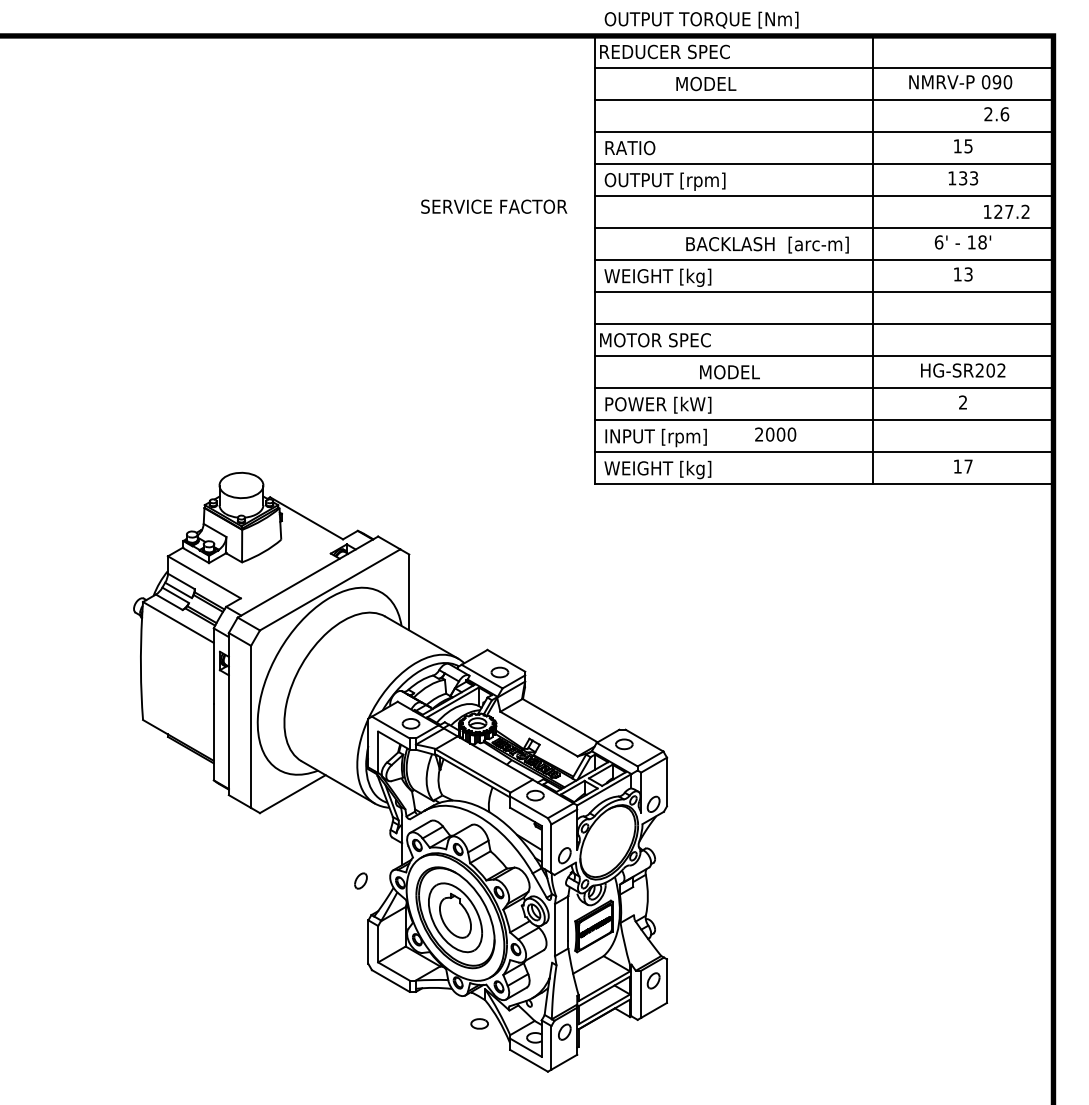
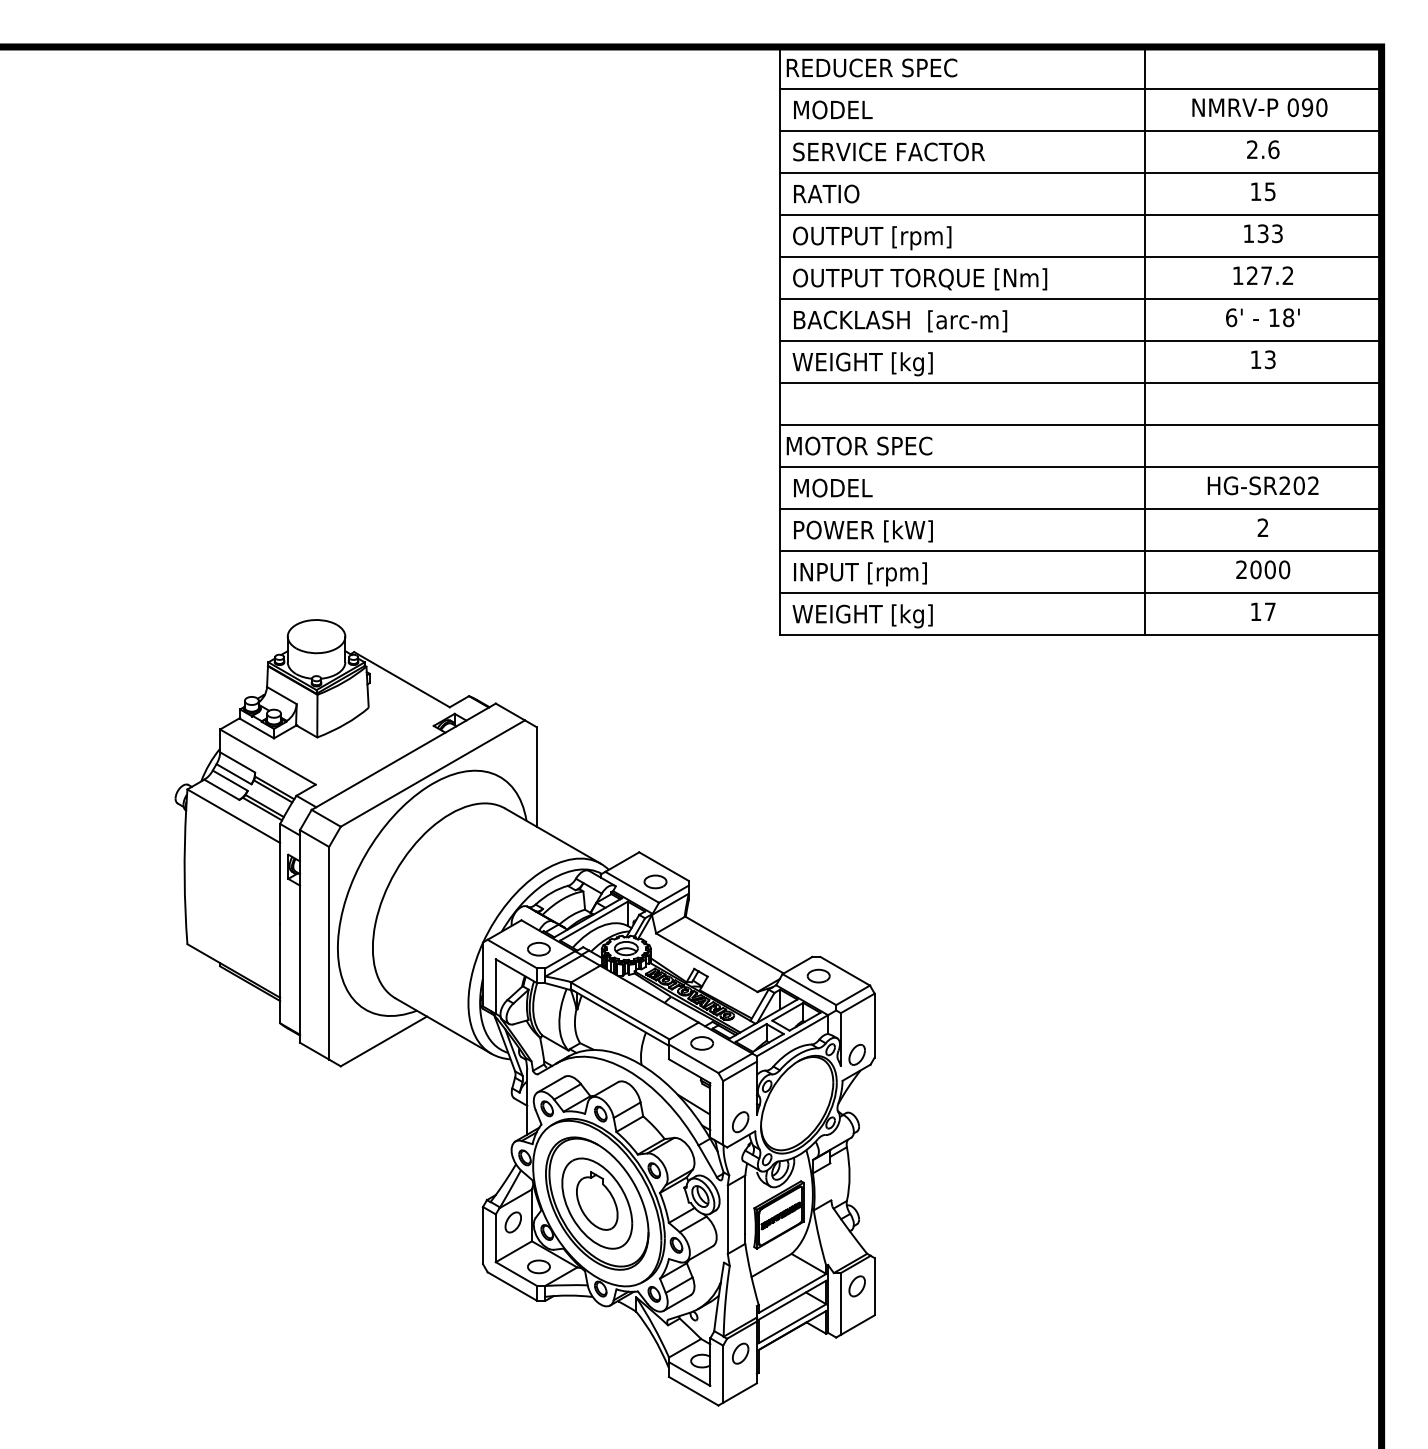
text: (701, 20) -> (920, 279), moved
text: (706, 83) -> (833, 109), moved
text: (996, 114) -> (1263, 149), moved
text: (493, 206) -> (888, 151), moved
text: (1006, 211) -> (1262, 275), moved
text: (767, 245) -> (900, 321), moved
text: (730, 371) -> (833, 487), moved
text: (775, 434) -> (1263, 569), moved
part: (360, 881) -> (512, 1222), moved
part: (479, 1023) -> (538, 1266), moved

